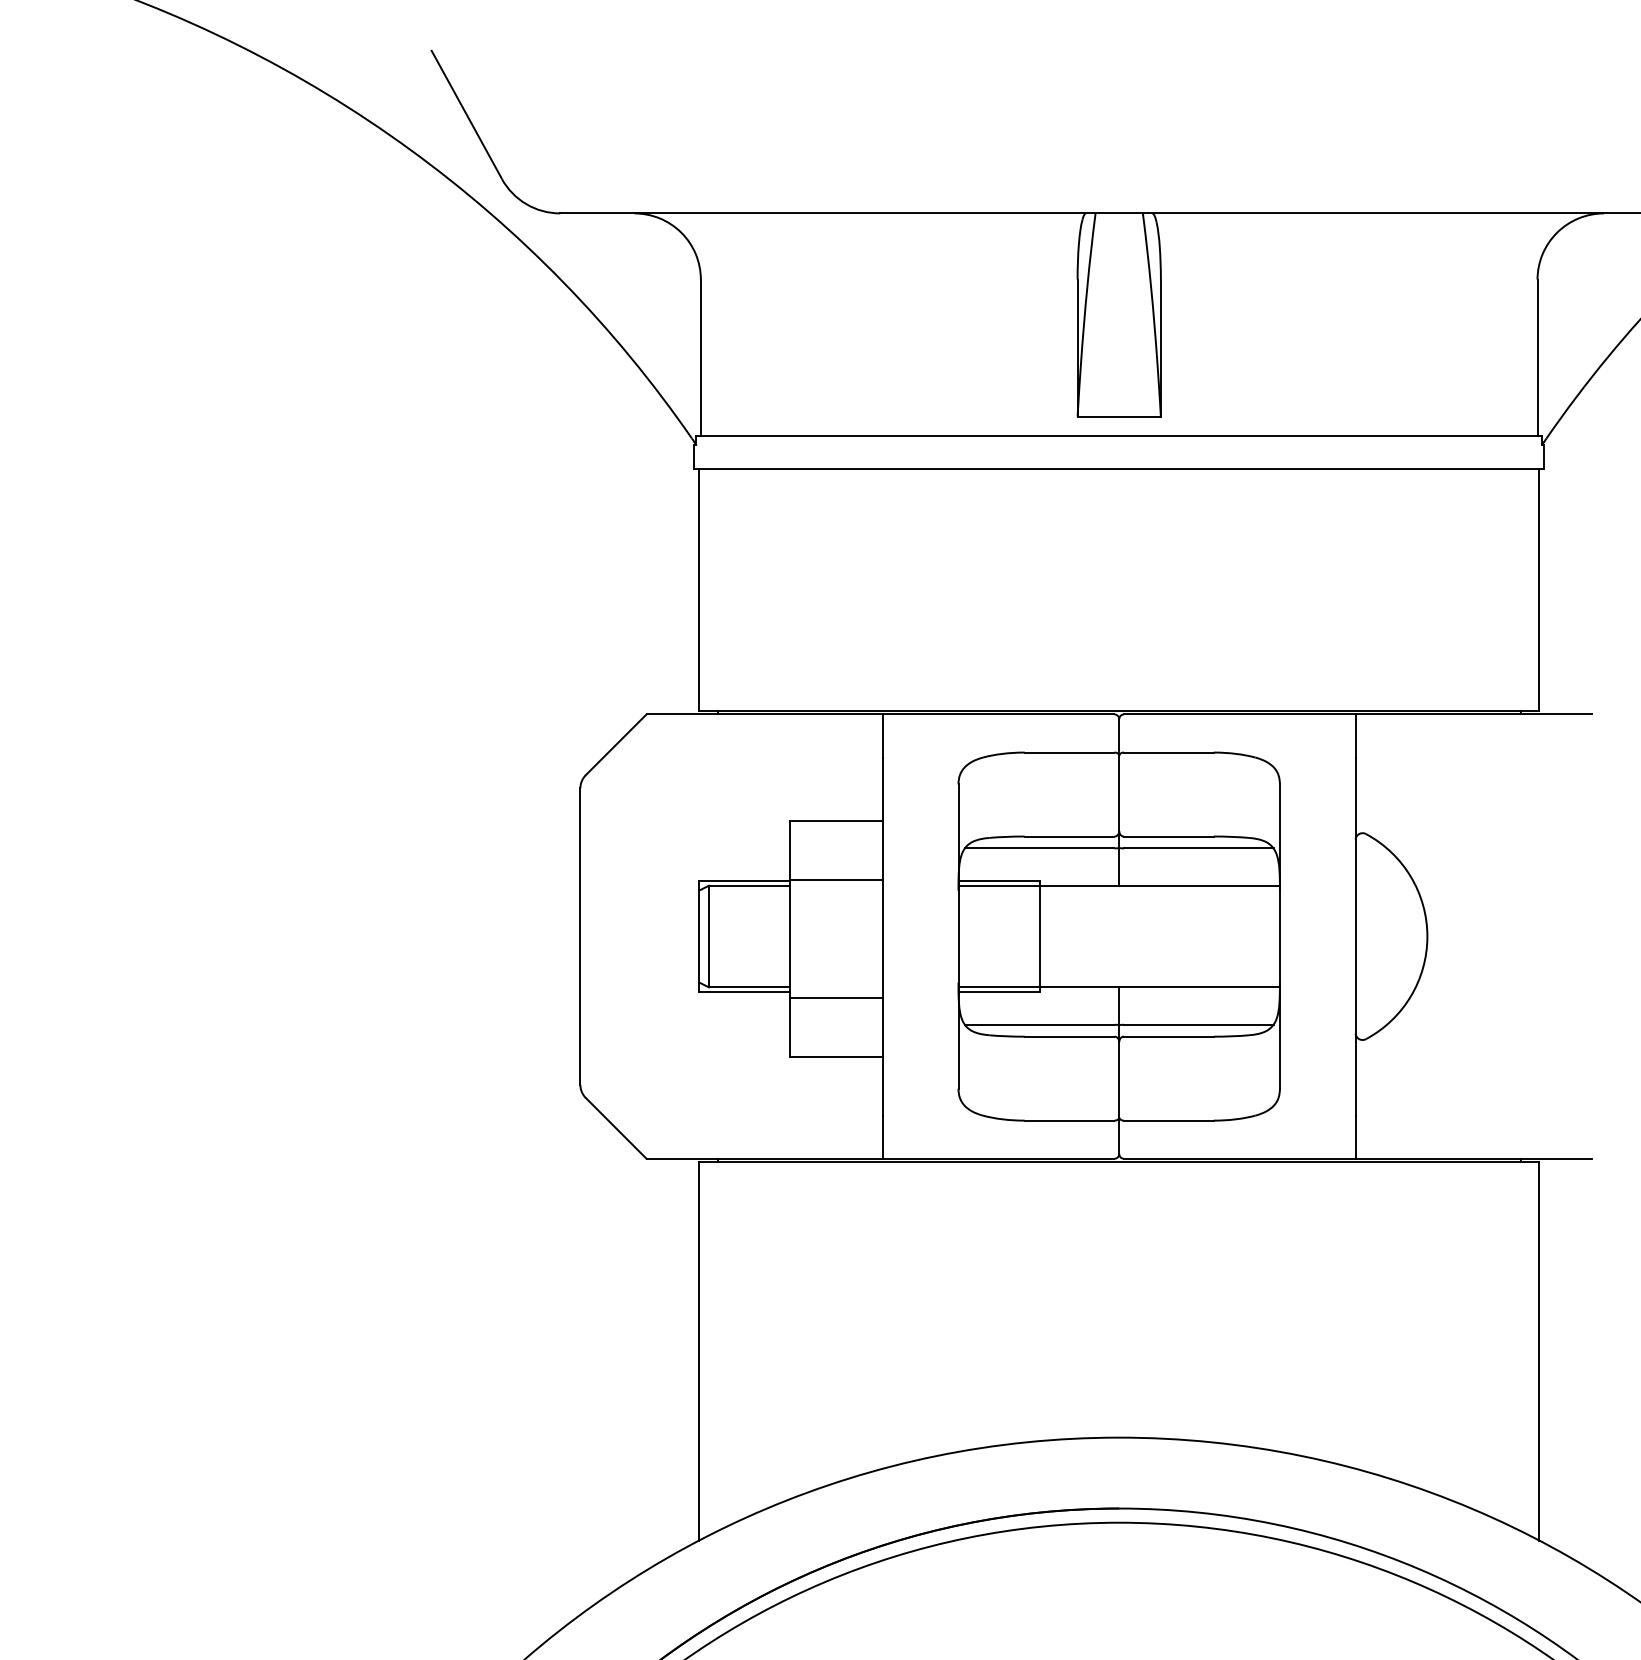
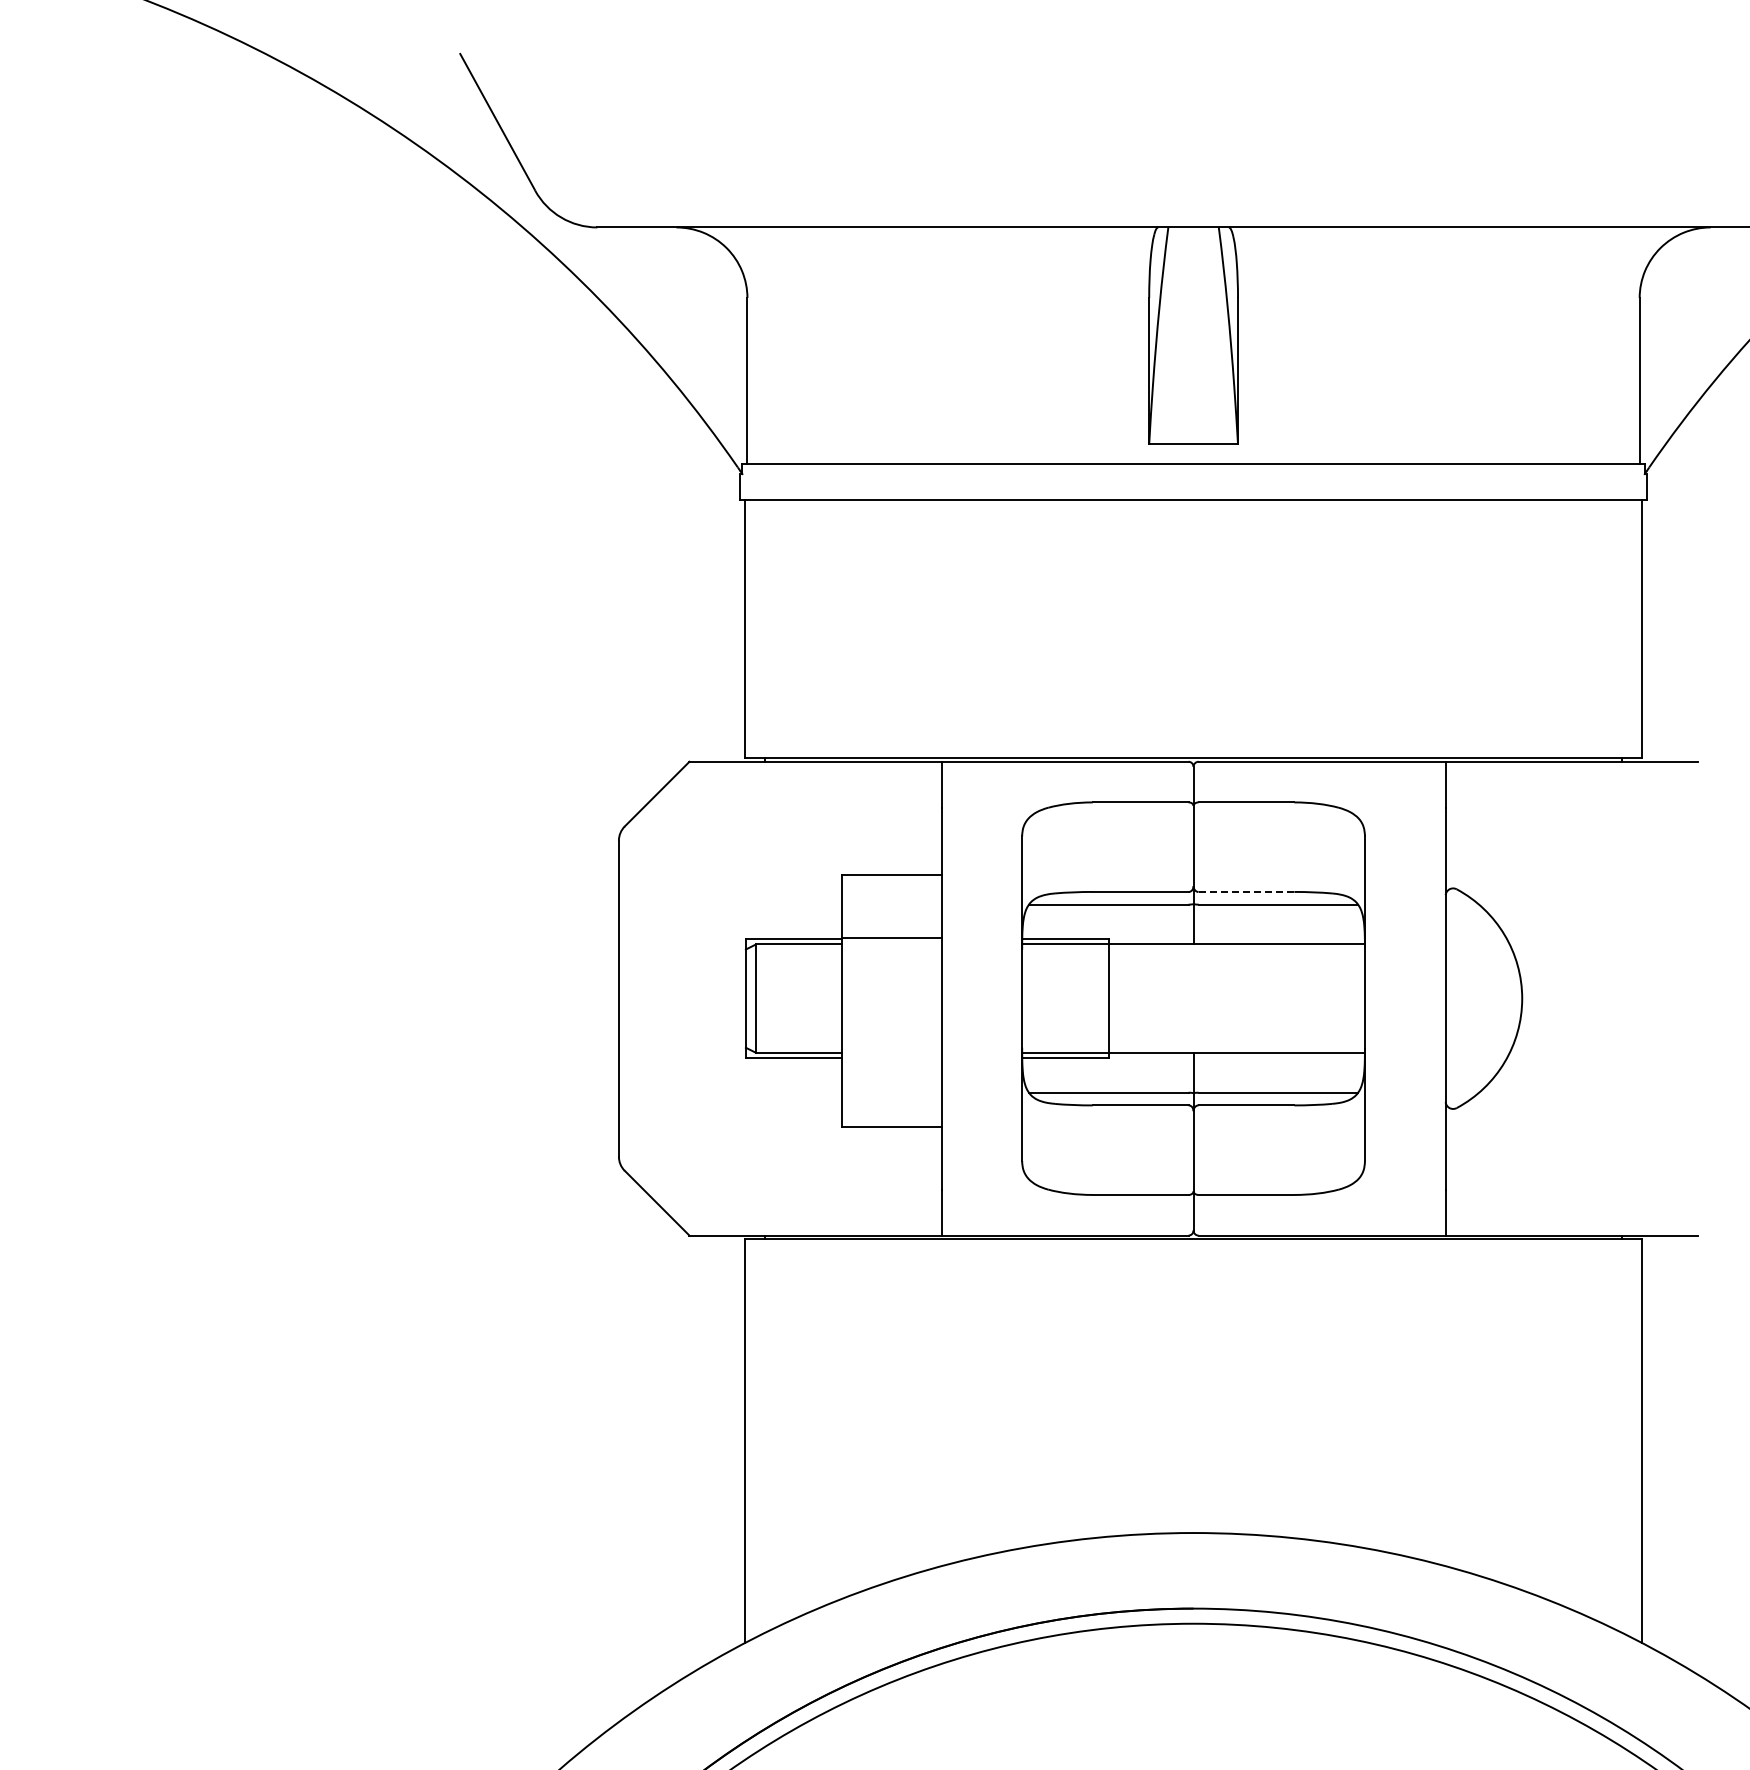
line: (1168, 837) -> (1246, 892), solid -> dashed
line: (835, 997) -> (891, 1063), removed

